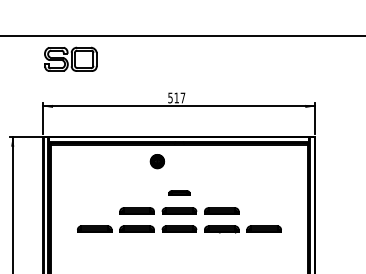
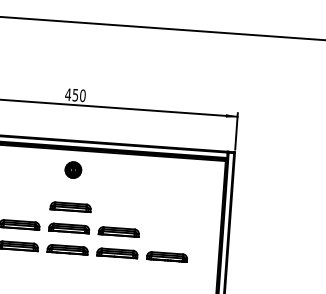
text: (176, 97) -> (75, 94), 517 -> 450
part: (157, 161) -> (73, 170), moved
part: (179, 192) -> (70, 206), size x1.67

